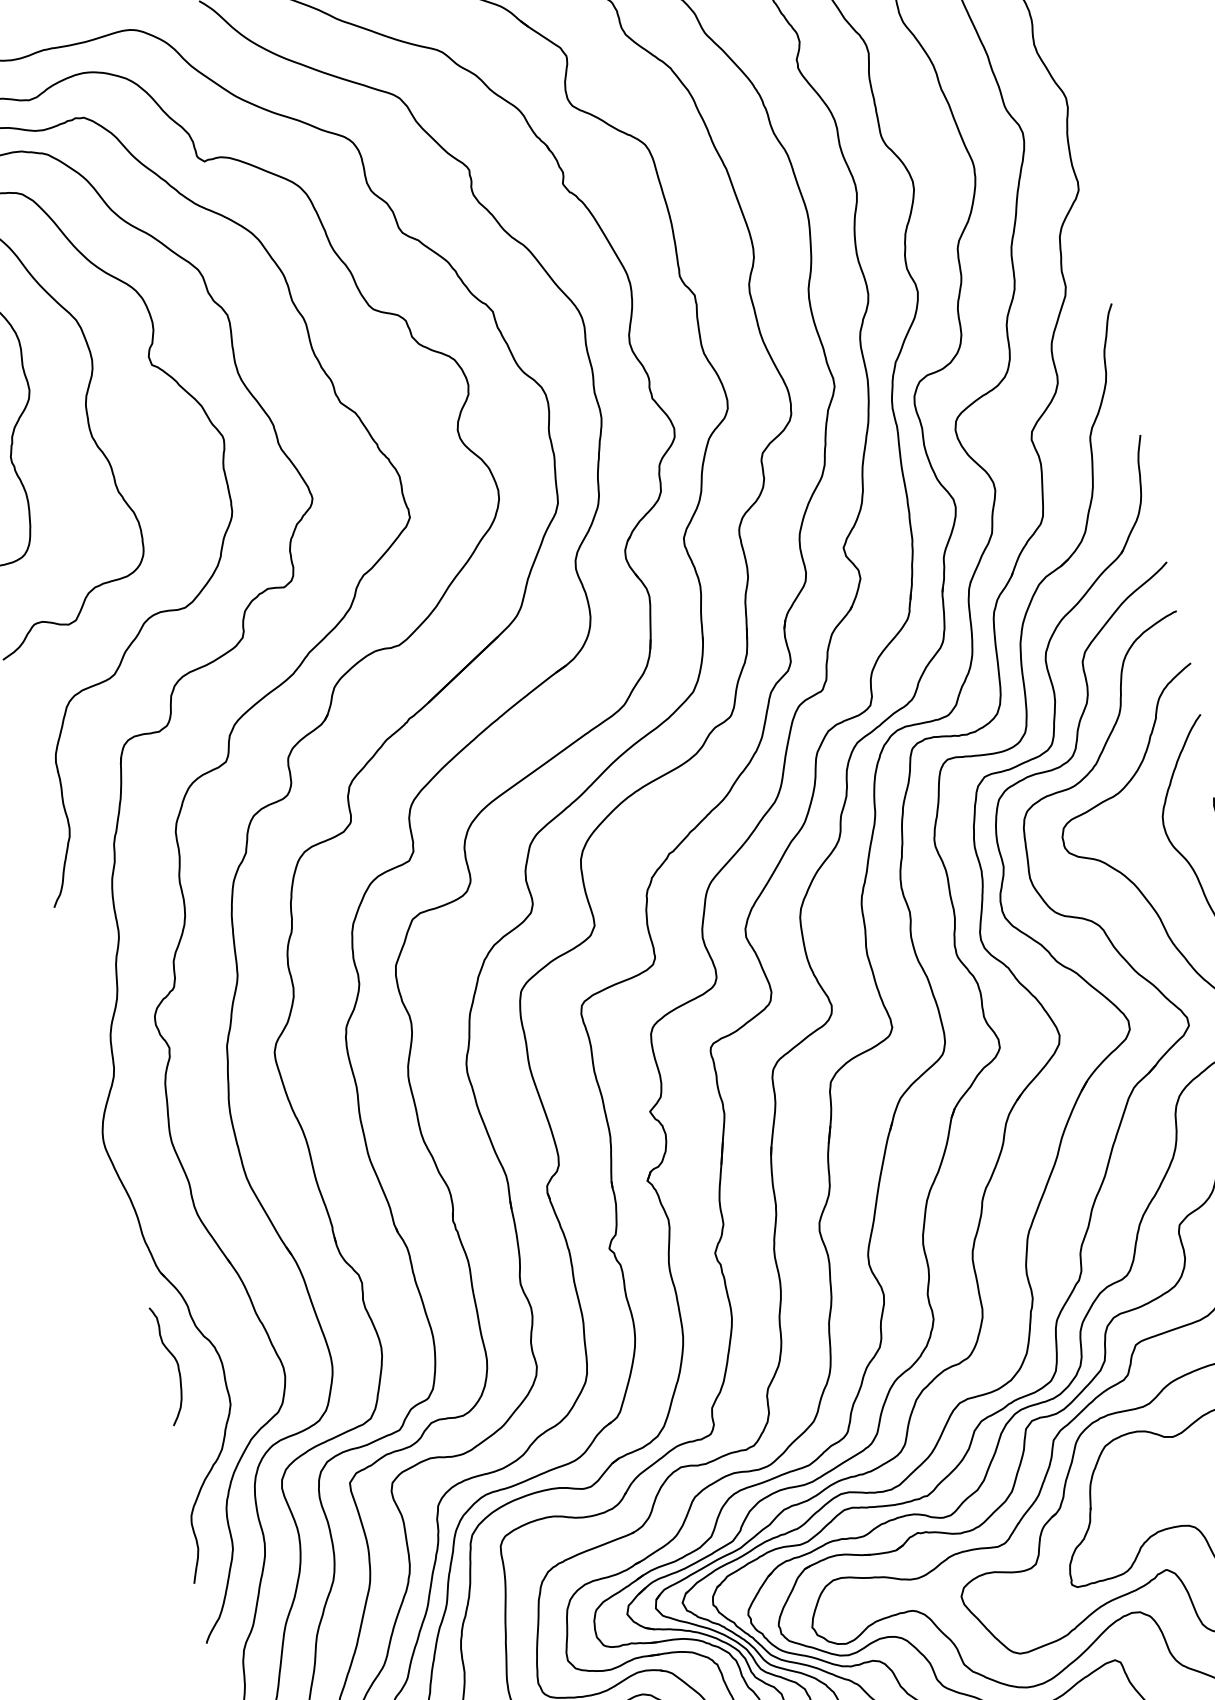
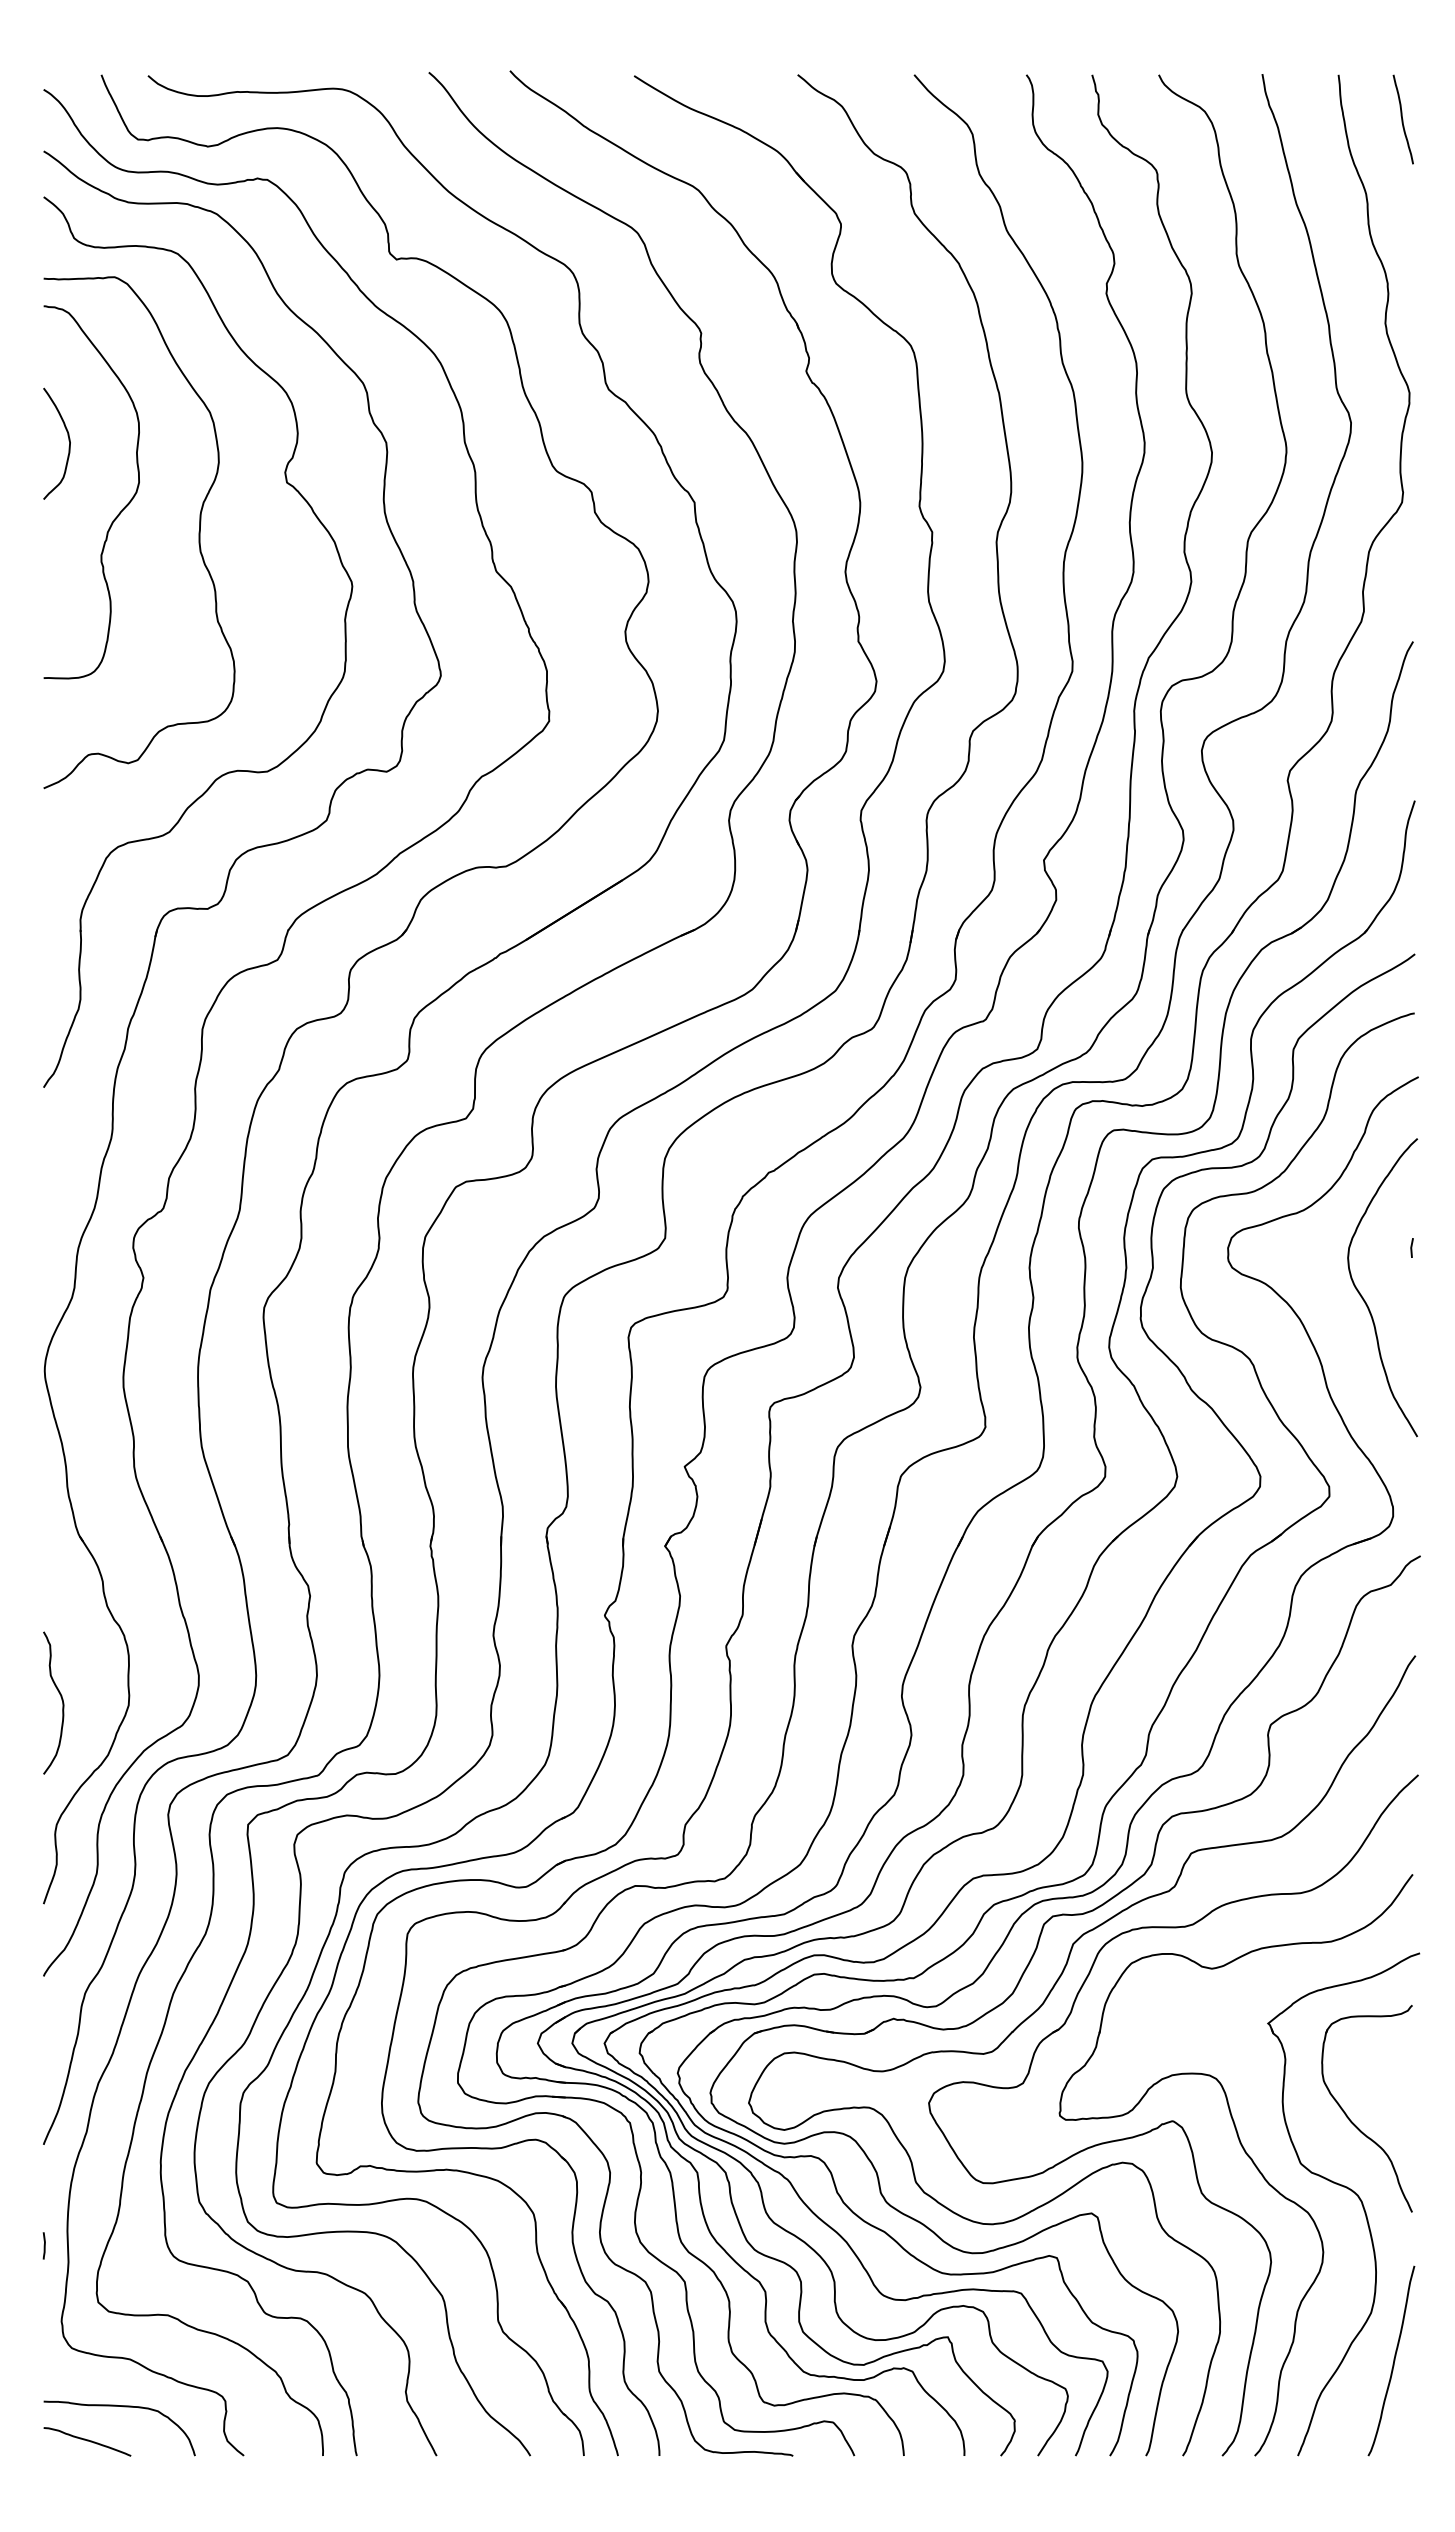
curve: (175, 1361) -> (61, 1700), moved

